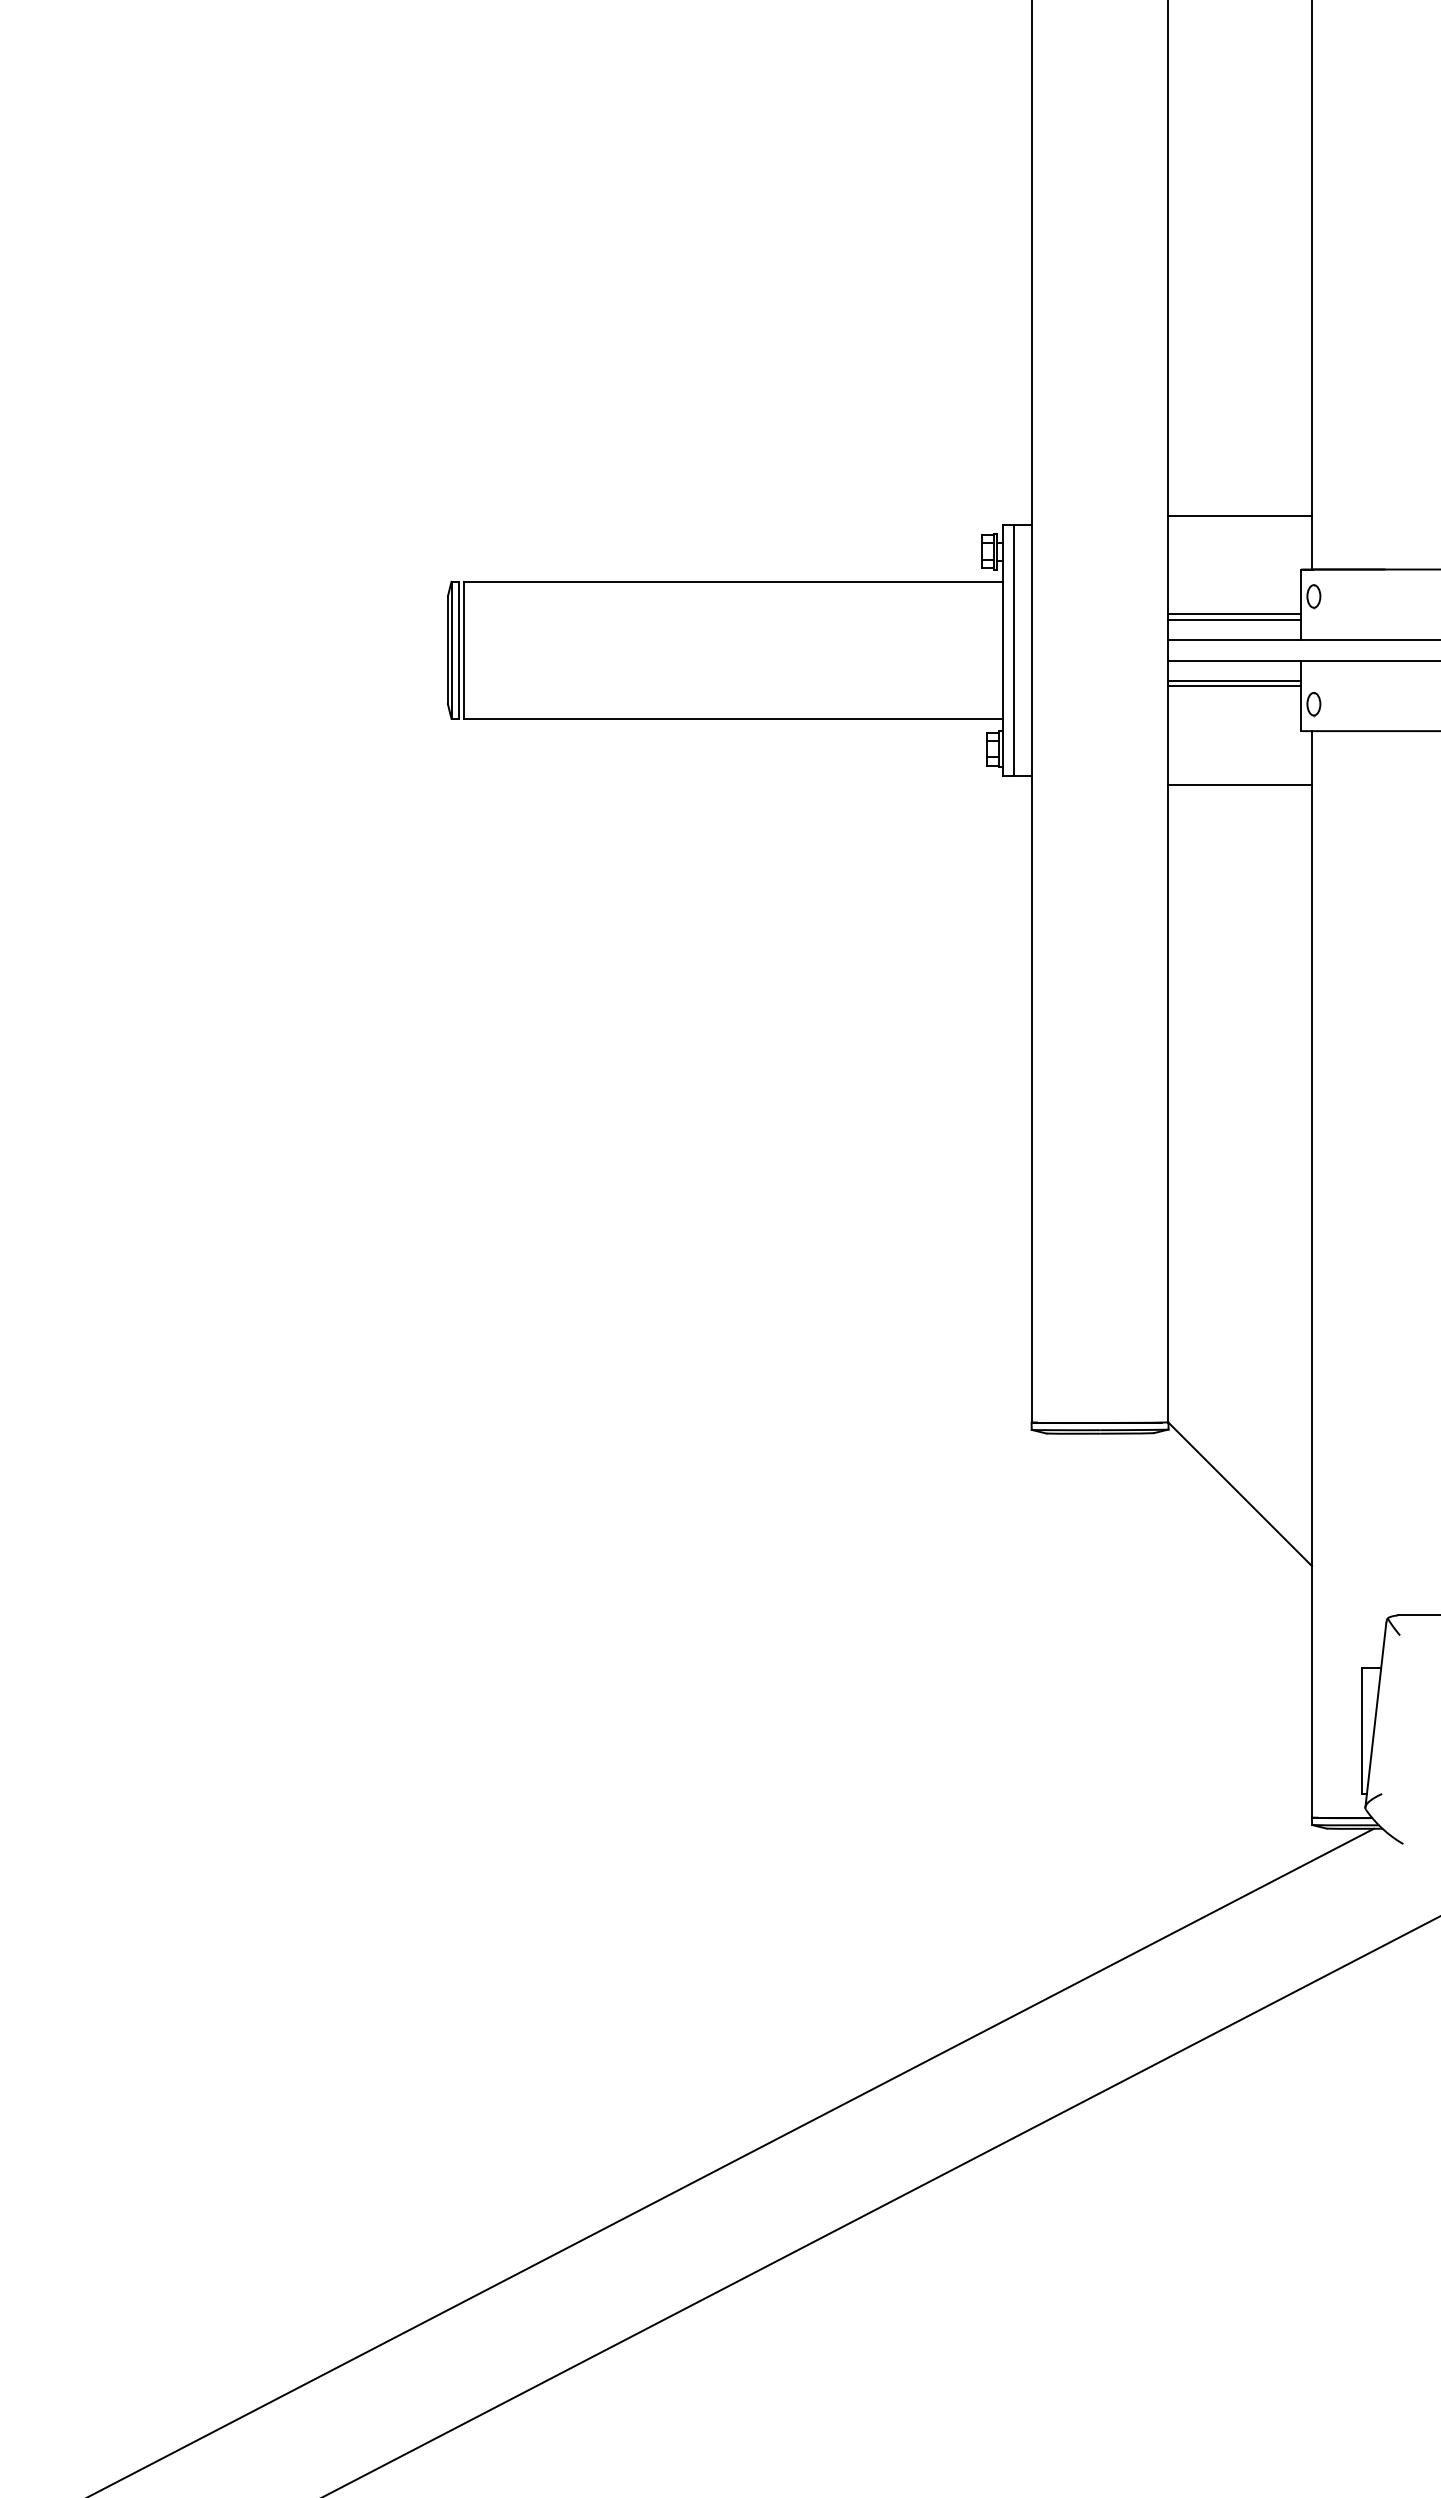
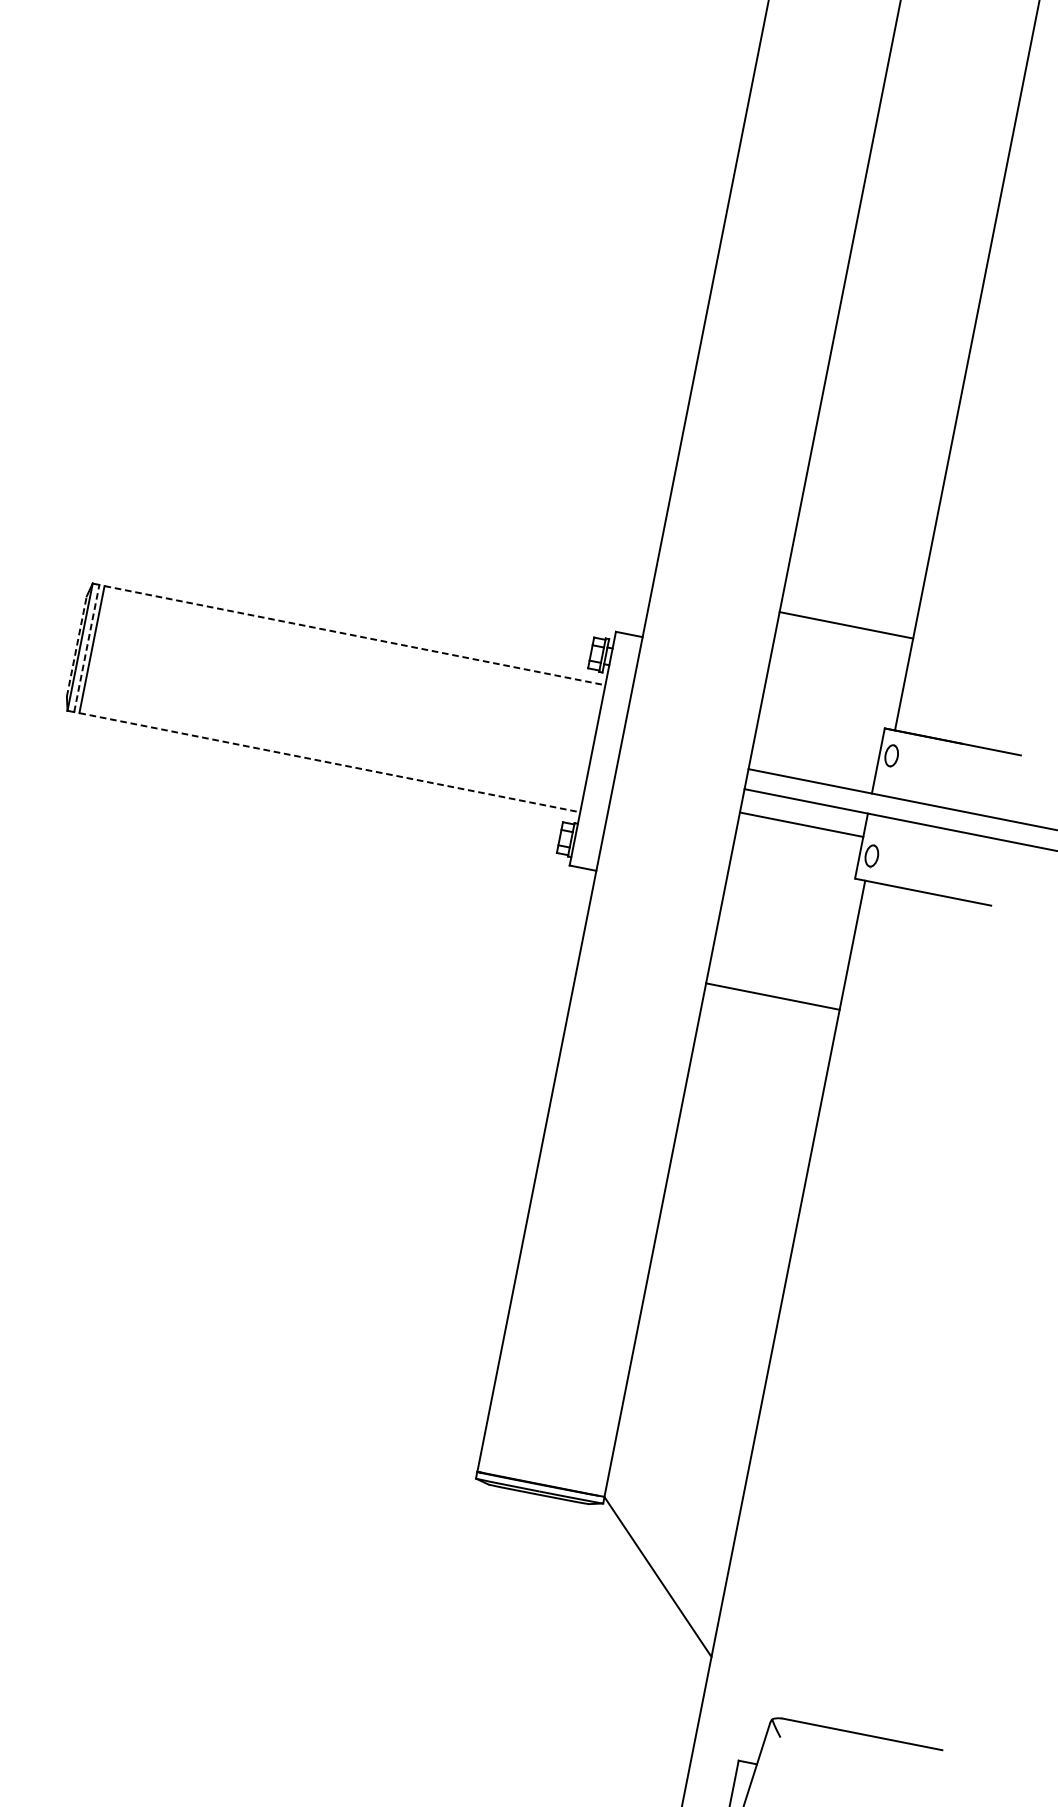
line: (1240, 515) -> (846, 625), moved
line: (734, 582) -> (355, 636), solid -> dashed
line: (1234, 614) -> (814, 757), removed
line: (1234, 619) -> (813, 762), removed
line: (458, 649) -> (86, 647), solid -> dashed
line: (447, 650) -> (76, 646), solid -> dashed
line: (1013, 650) -> (602, 750), removed
line: (1234, 680) -> (802, 819), removed
line: (734, 718) -> (330, 762), solid -> dashed
line: (1240, 785) -> (773, 997), moved

